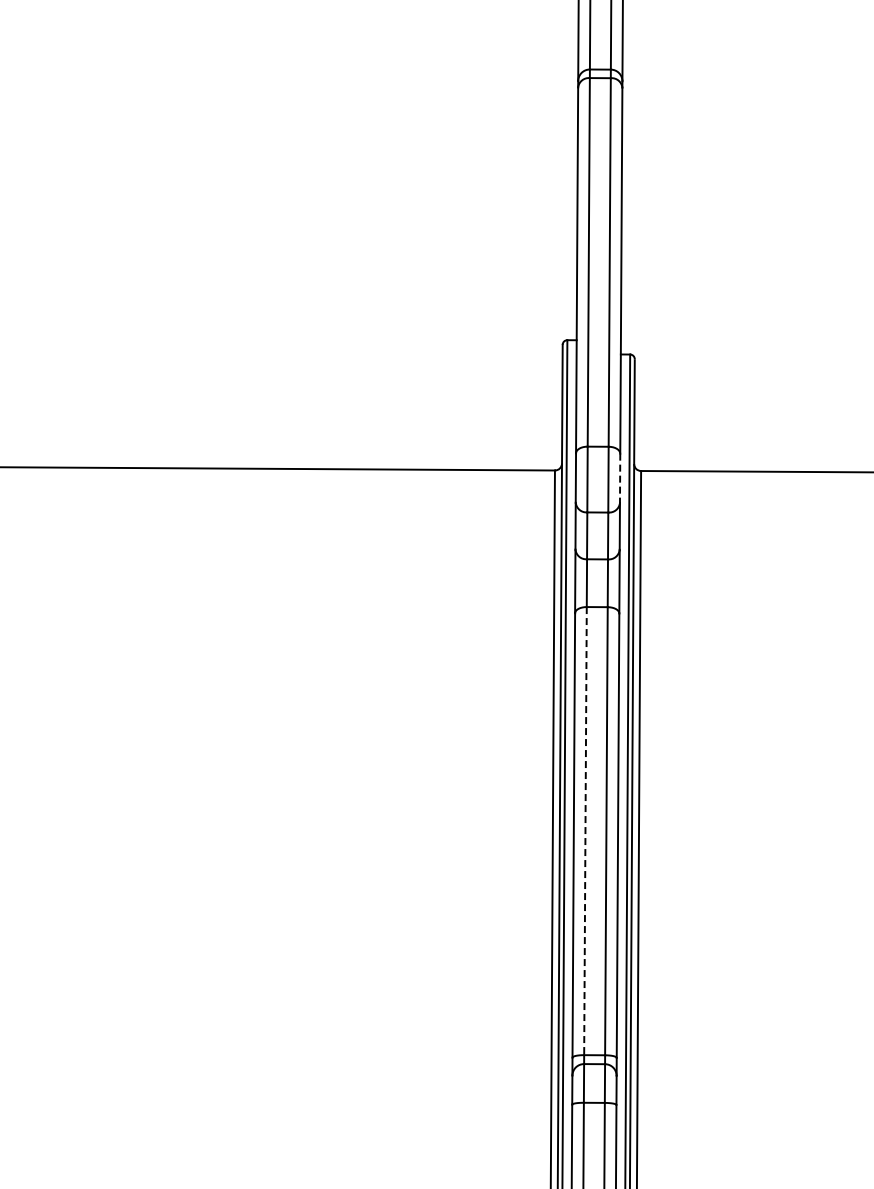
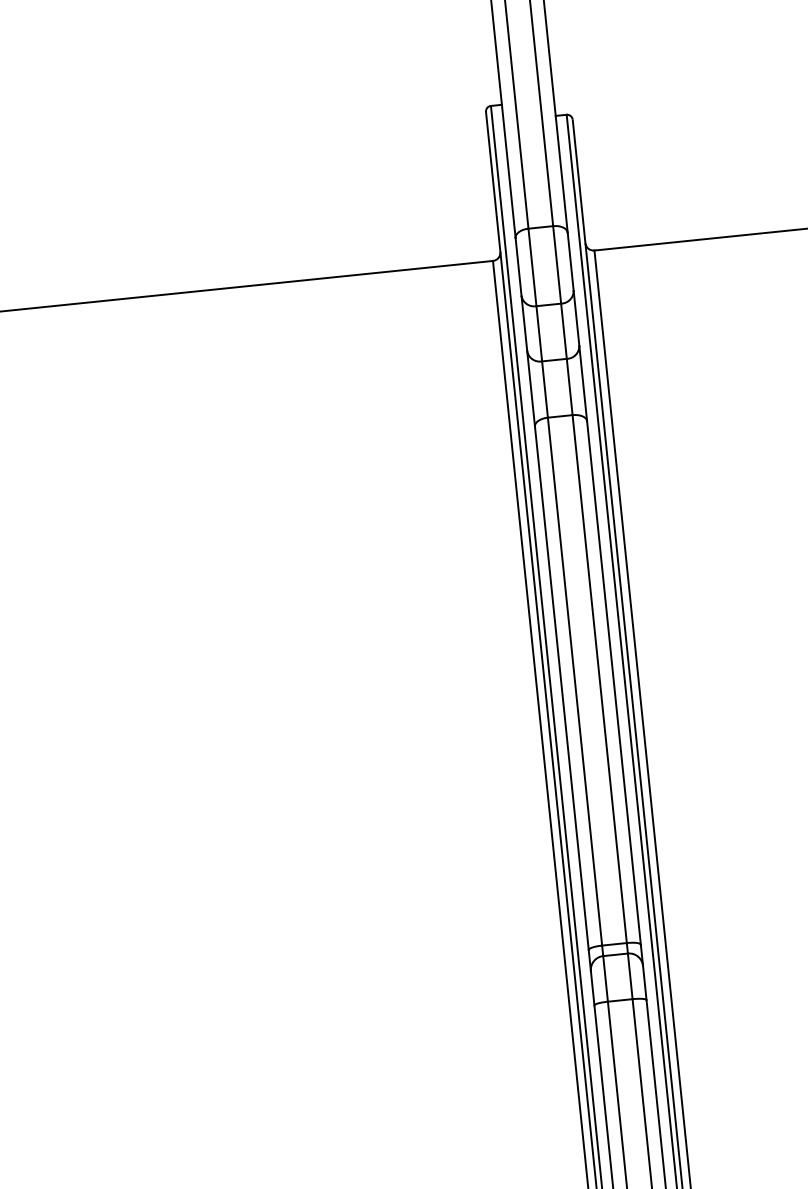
line: (620, 478) -> (571, 261), dashed -> solid
line: (585, 831) -> (575, 682), dashed -> solid

